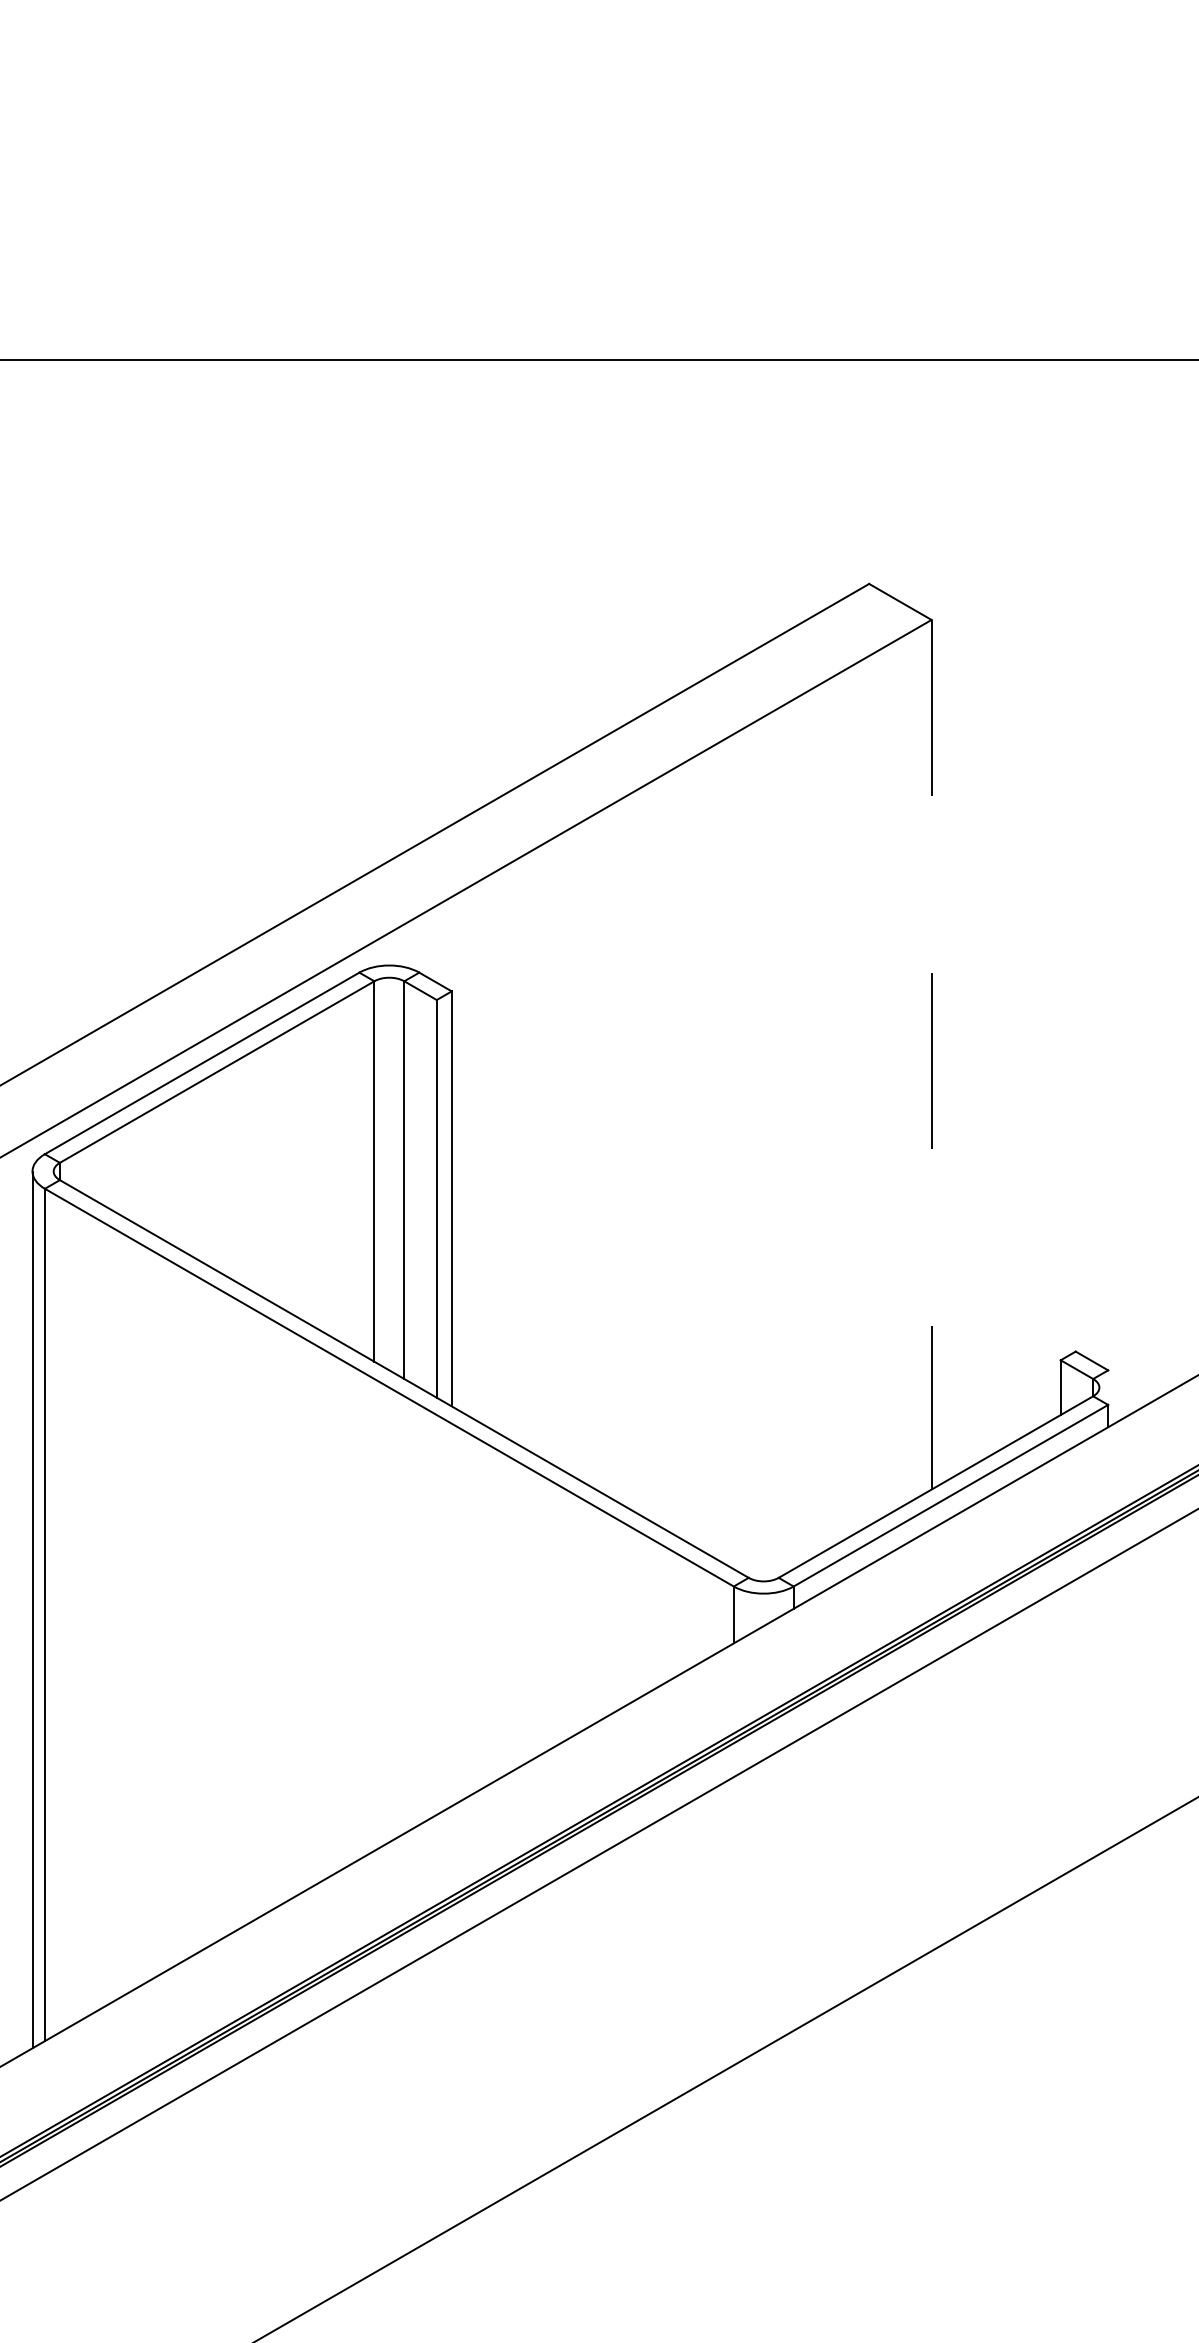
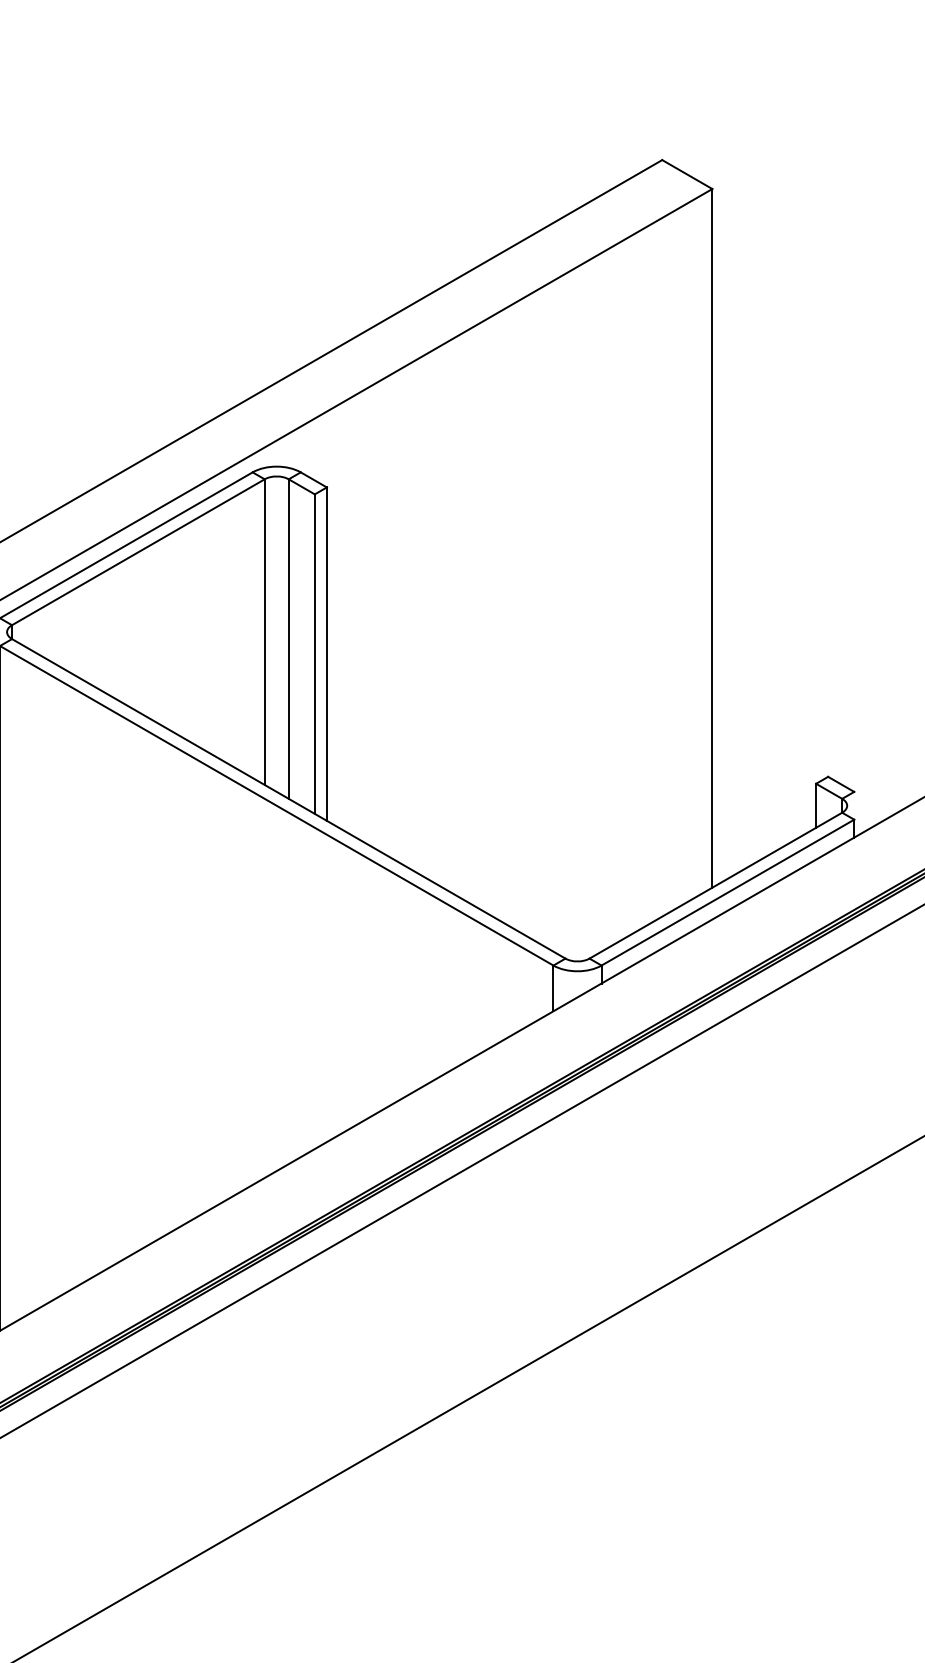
line: (931, 1054) -> (712, 538), dashed -> solid

